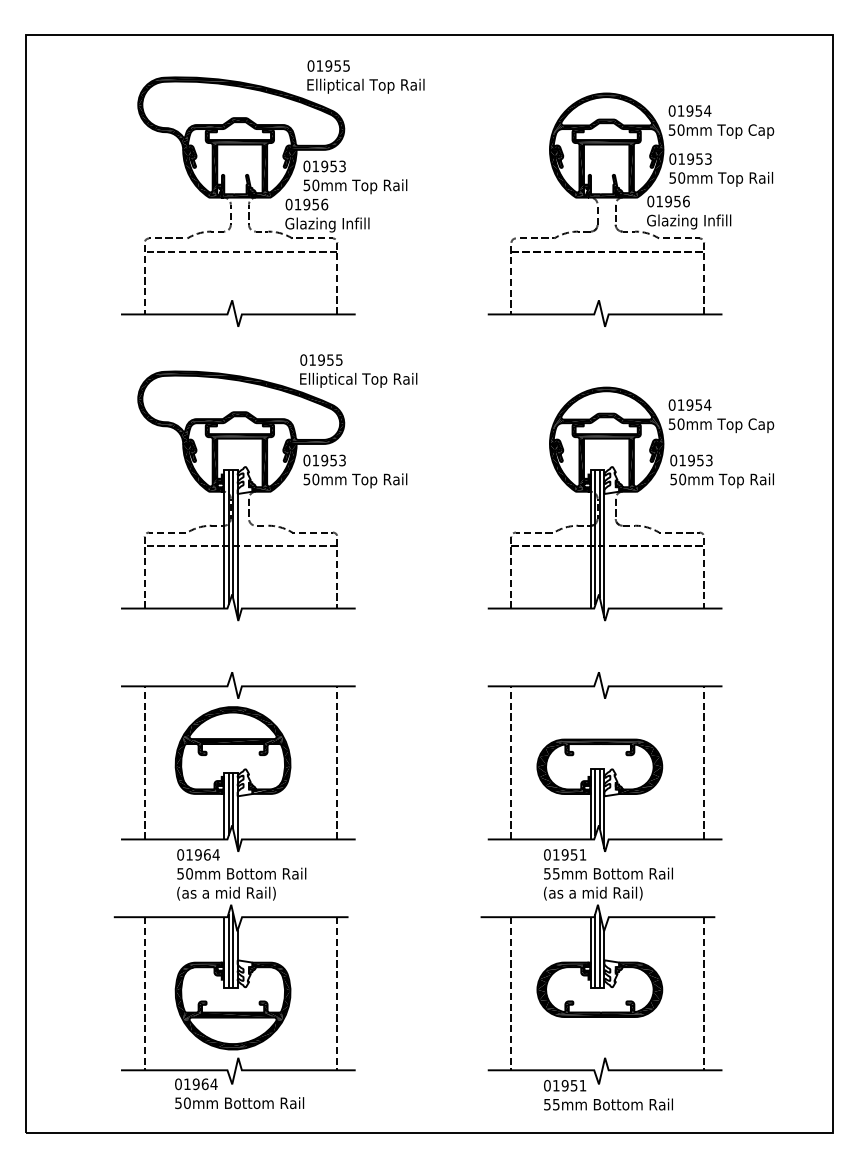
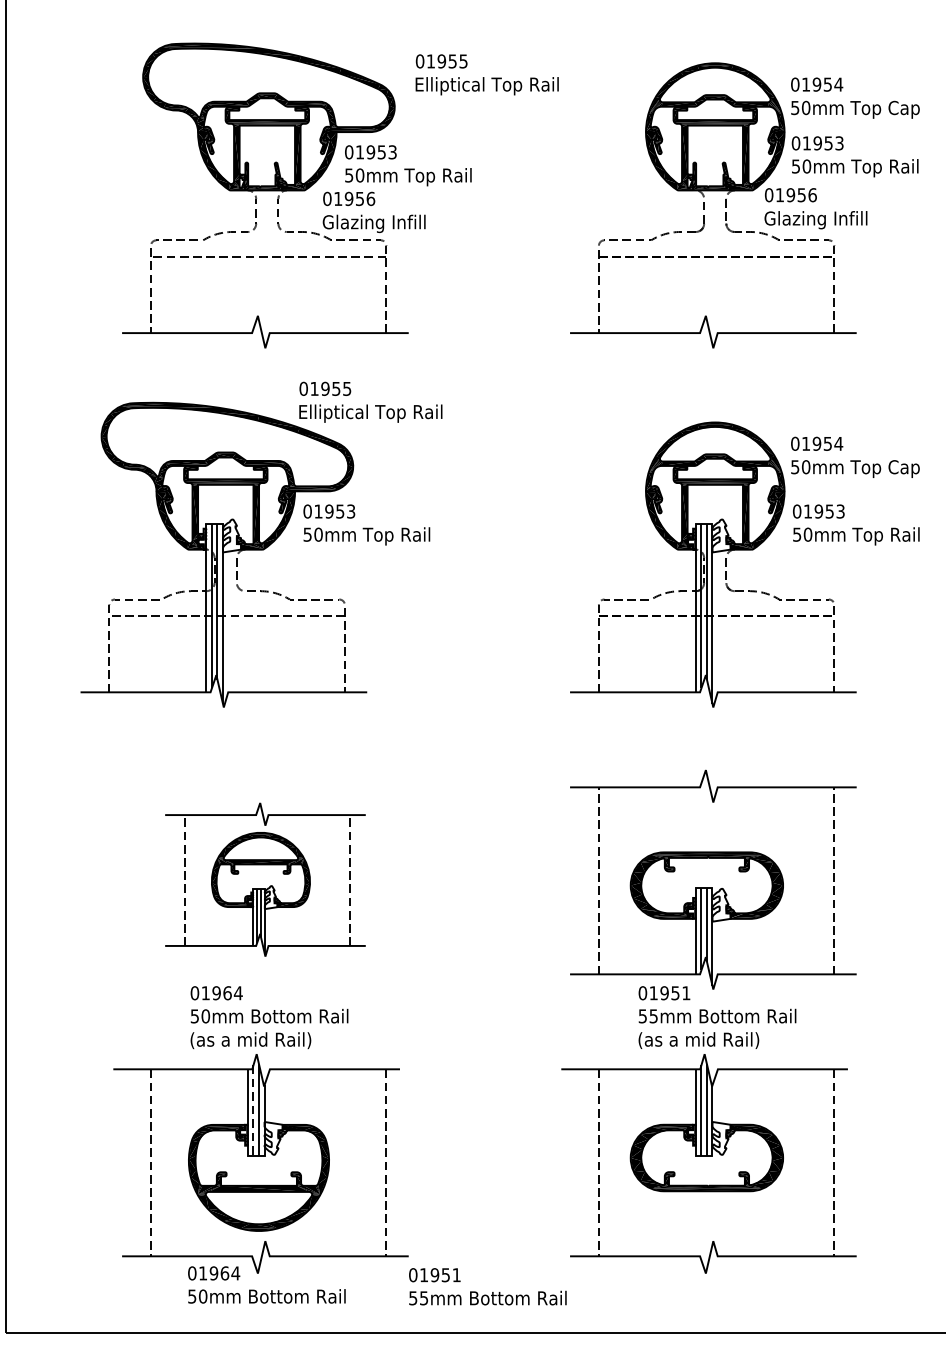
text: (365, 76) -> (486, 74), moved
part: (269, 487) -> (261, 544), moved
part: (238, 761) -> (265, 879), size x0.7
line: (228, 950) -> (253, 1109), solid -> dashed
text: (608, 1095) -> (487, 1287), moved

